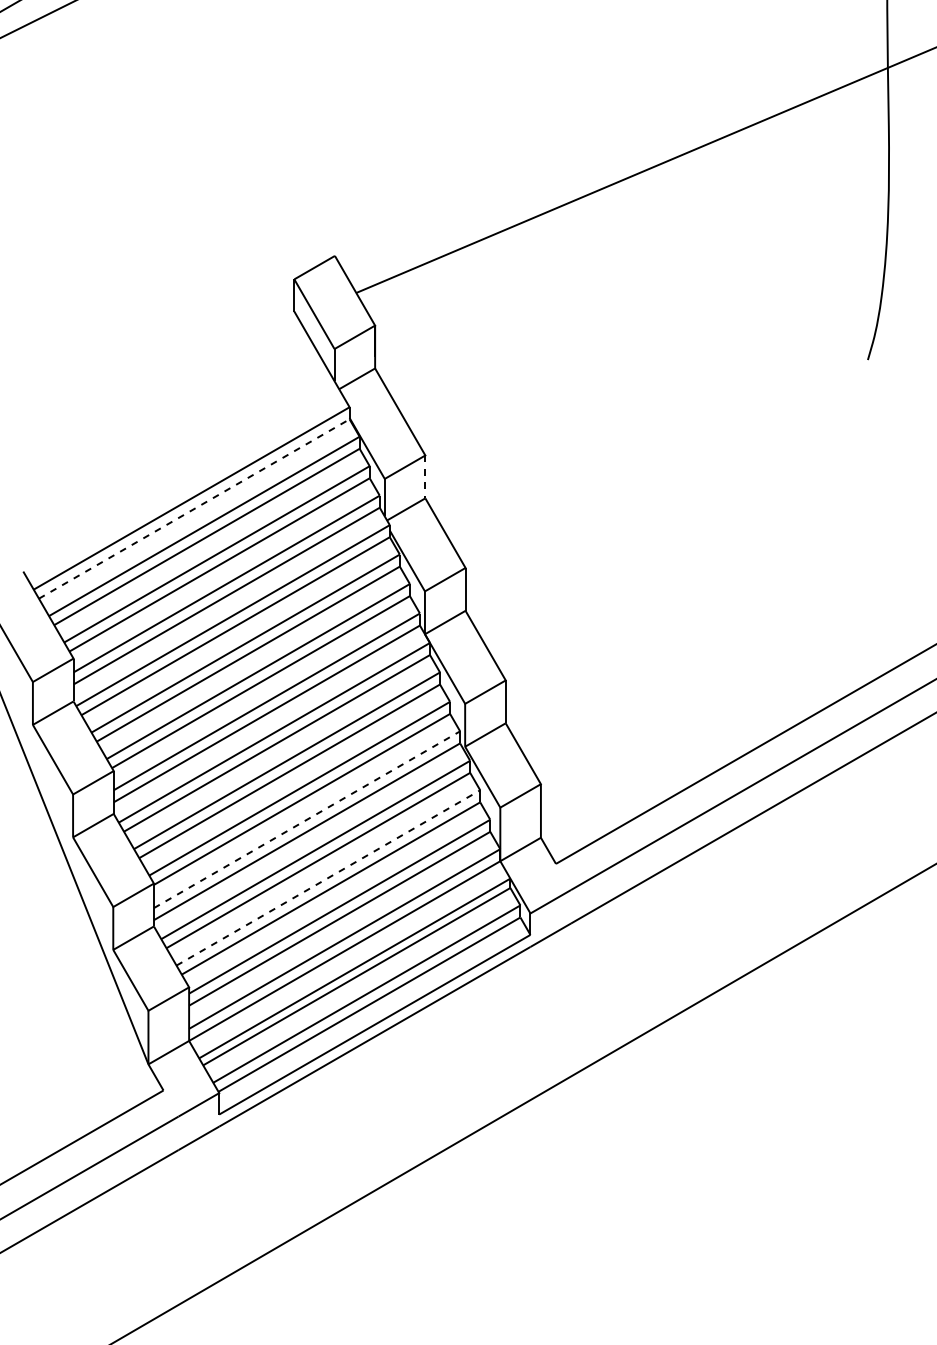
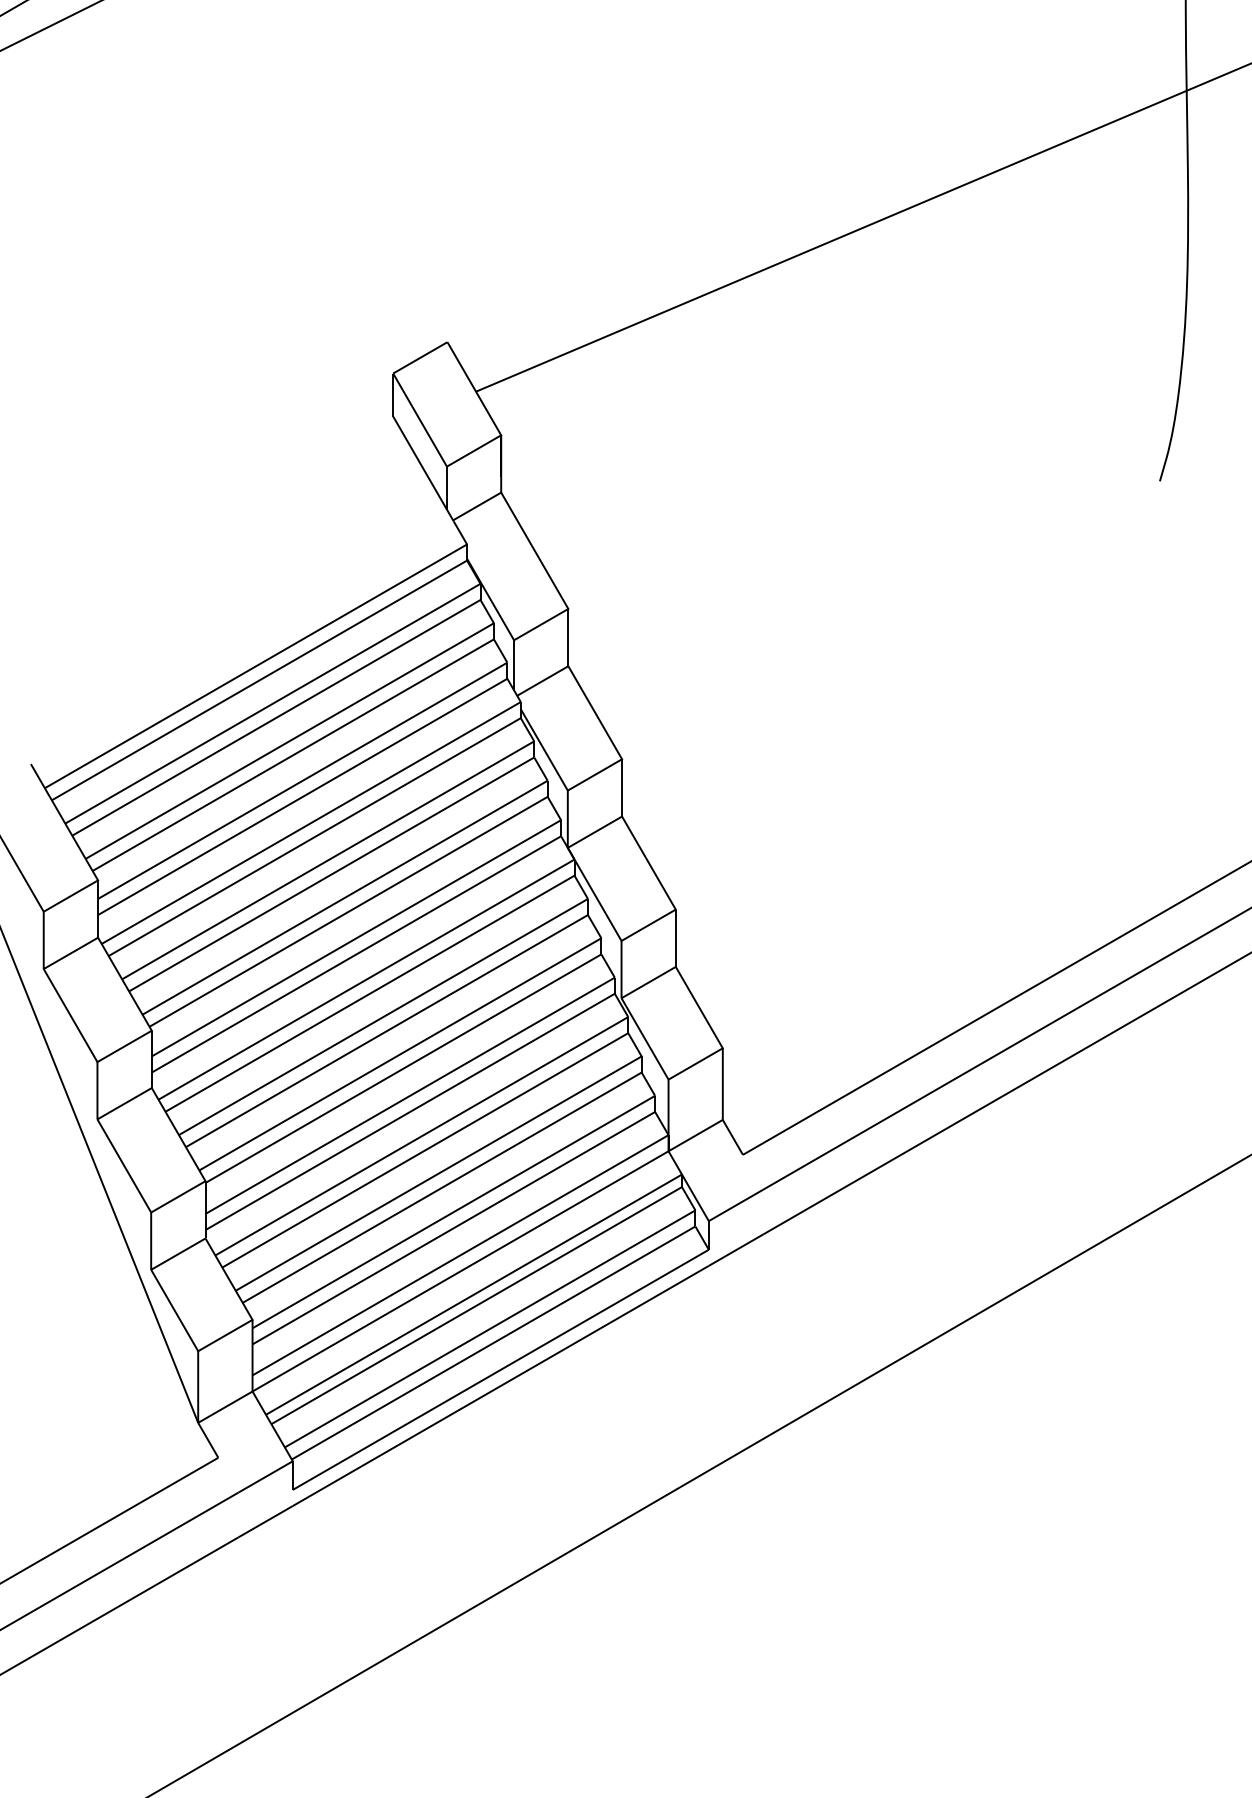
line: (425, 476) -> (568, 637), dashed -> solid
line: (194, 509) -> (259, 680), dashed -> solid
line: (307, 819) -> (410, 1095), dashed -> solid
line: (328, 877) -> (439, 1173), dashed -> solid

